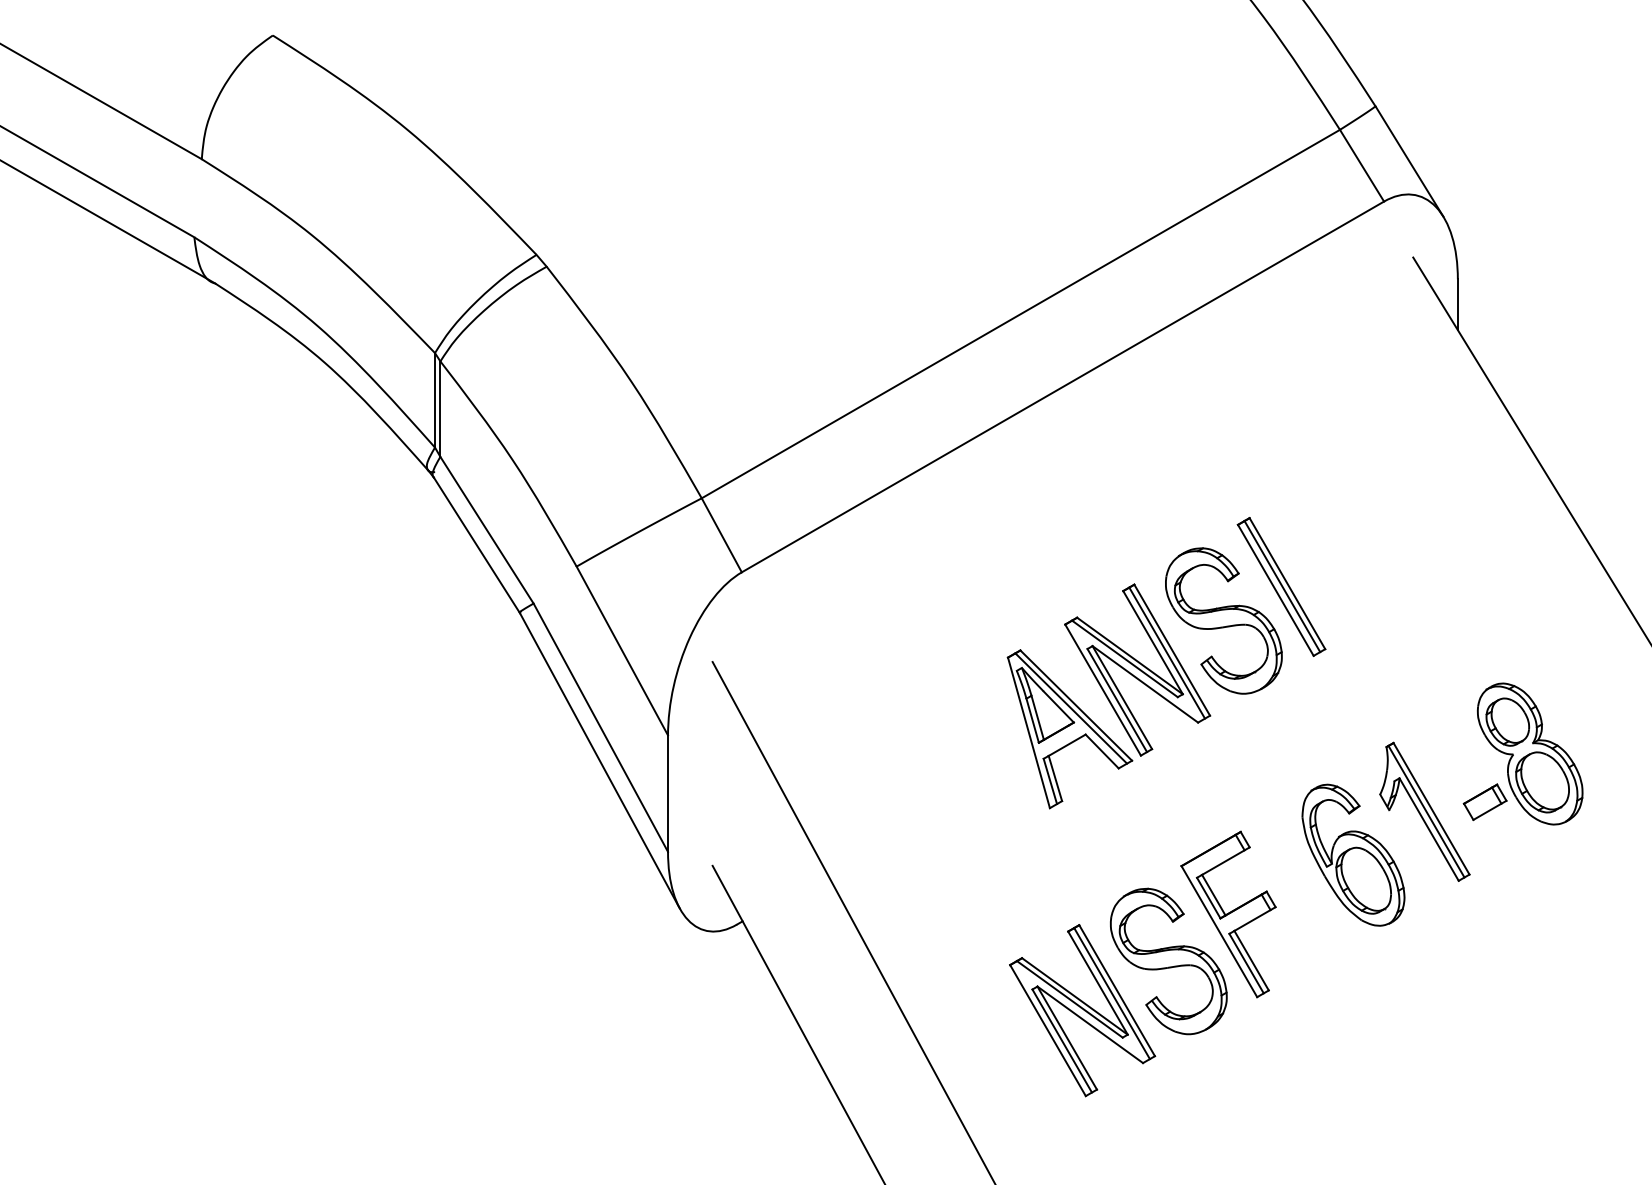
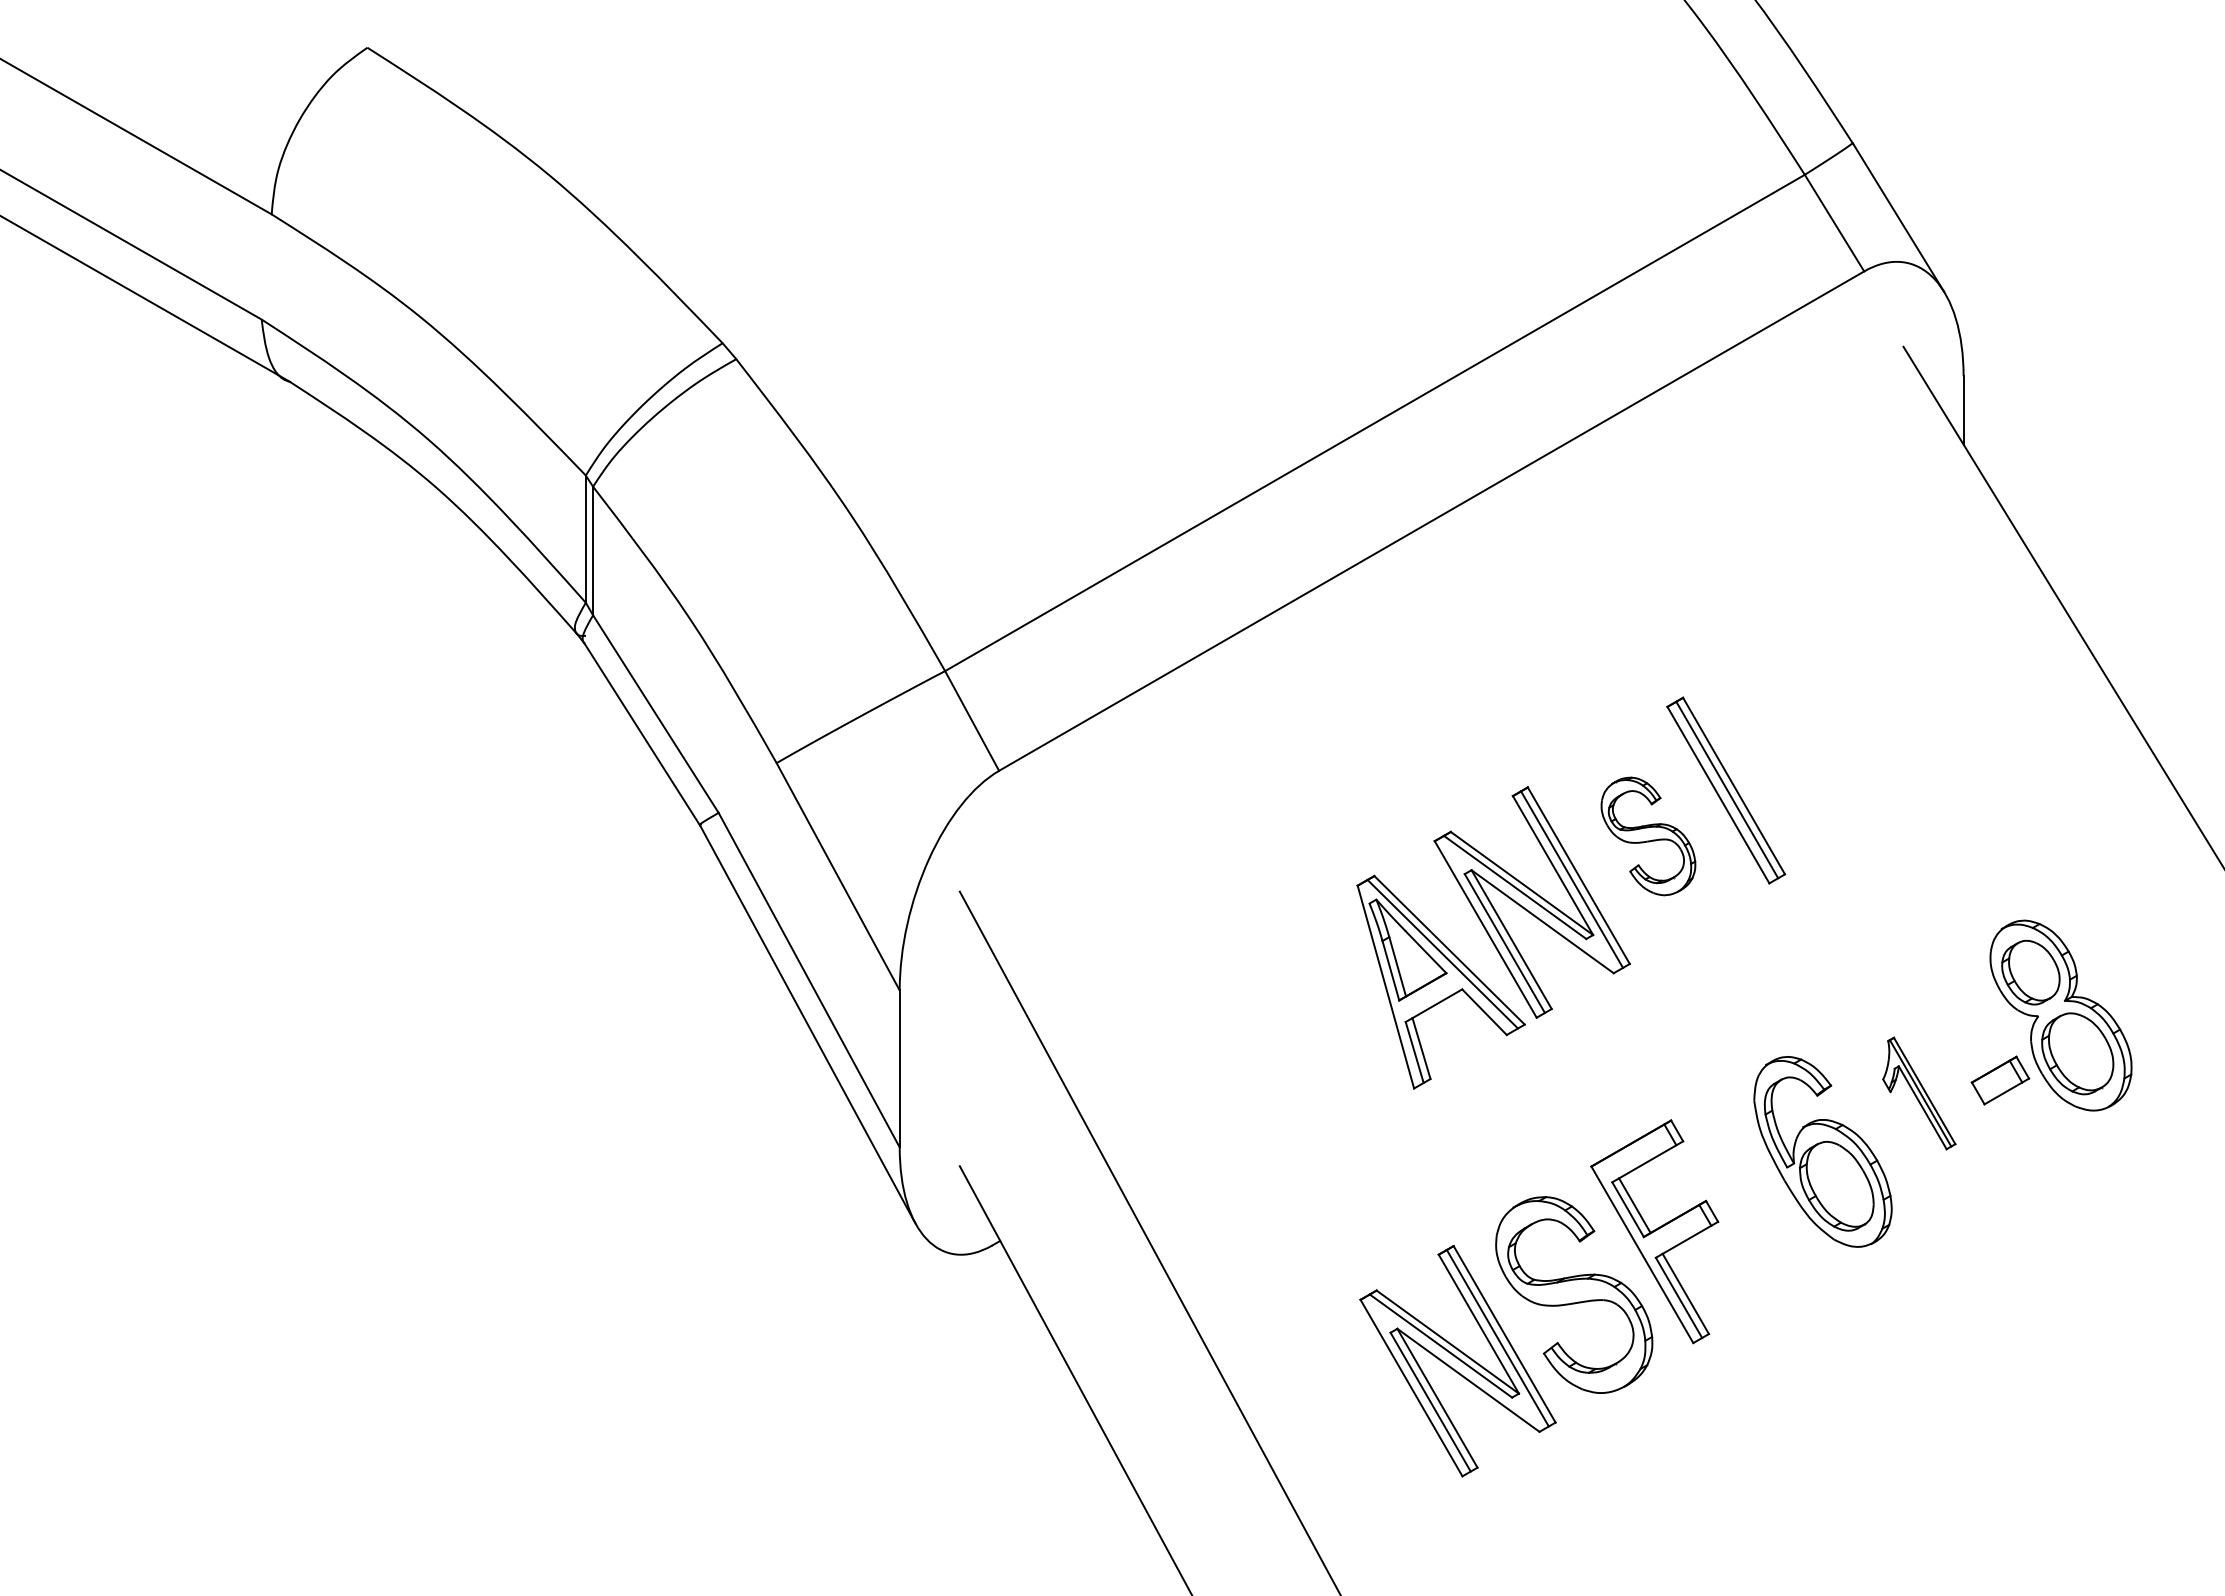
part: (1223, 621) -> (1648, 836), size x0.6
part: (1425, 811) -> (1919, 1093), size x0.6

